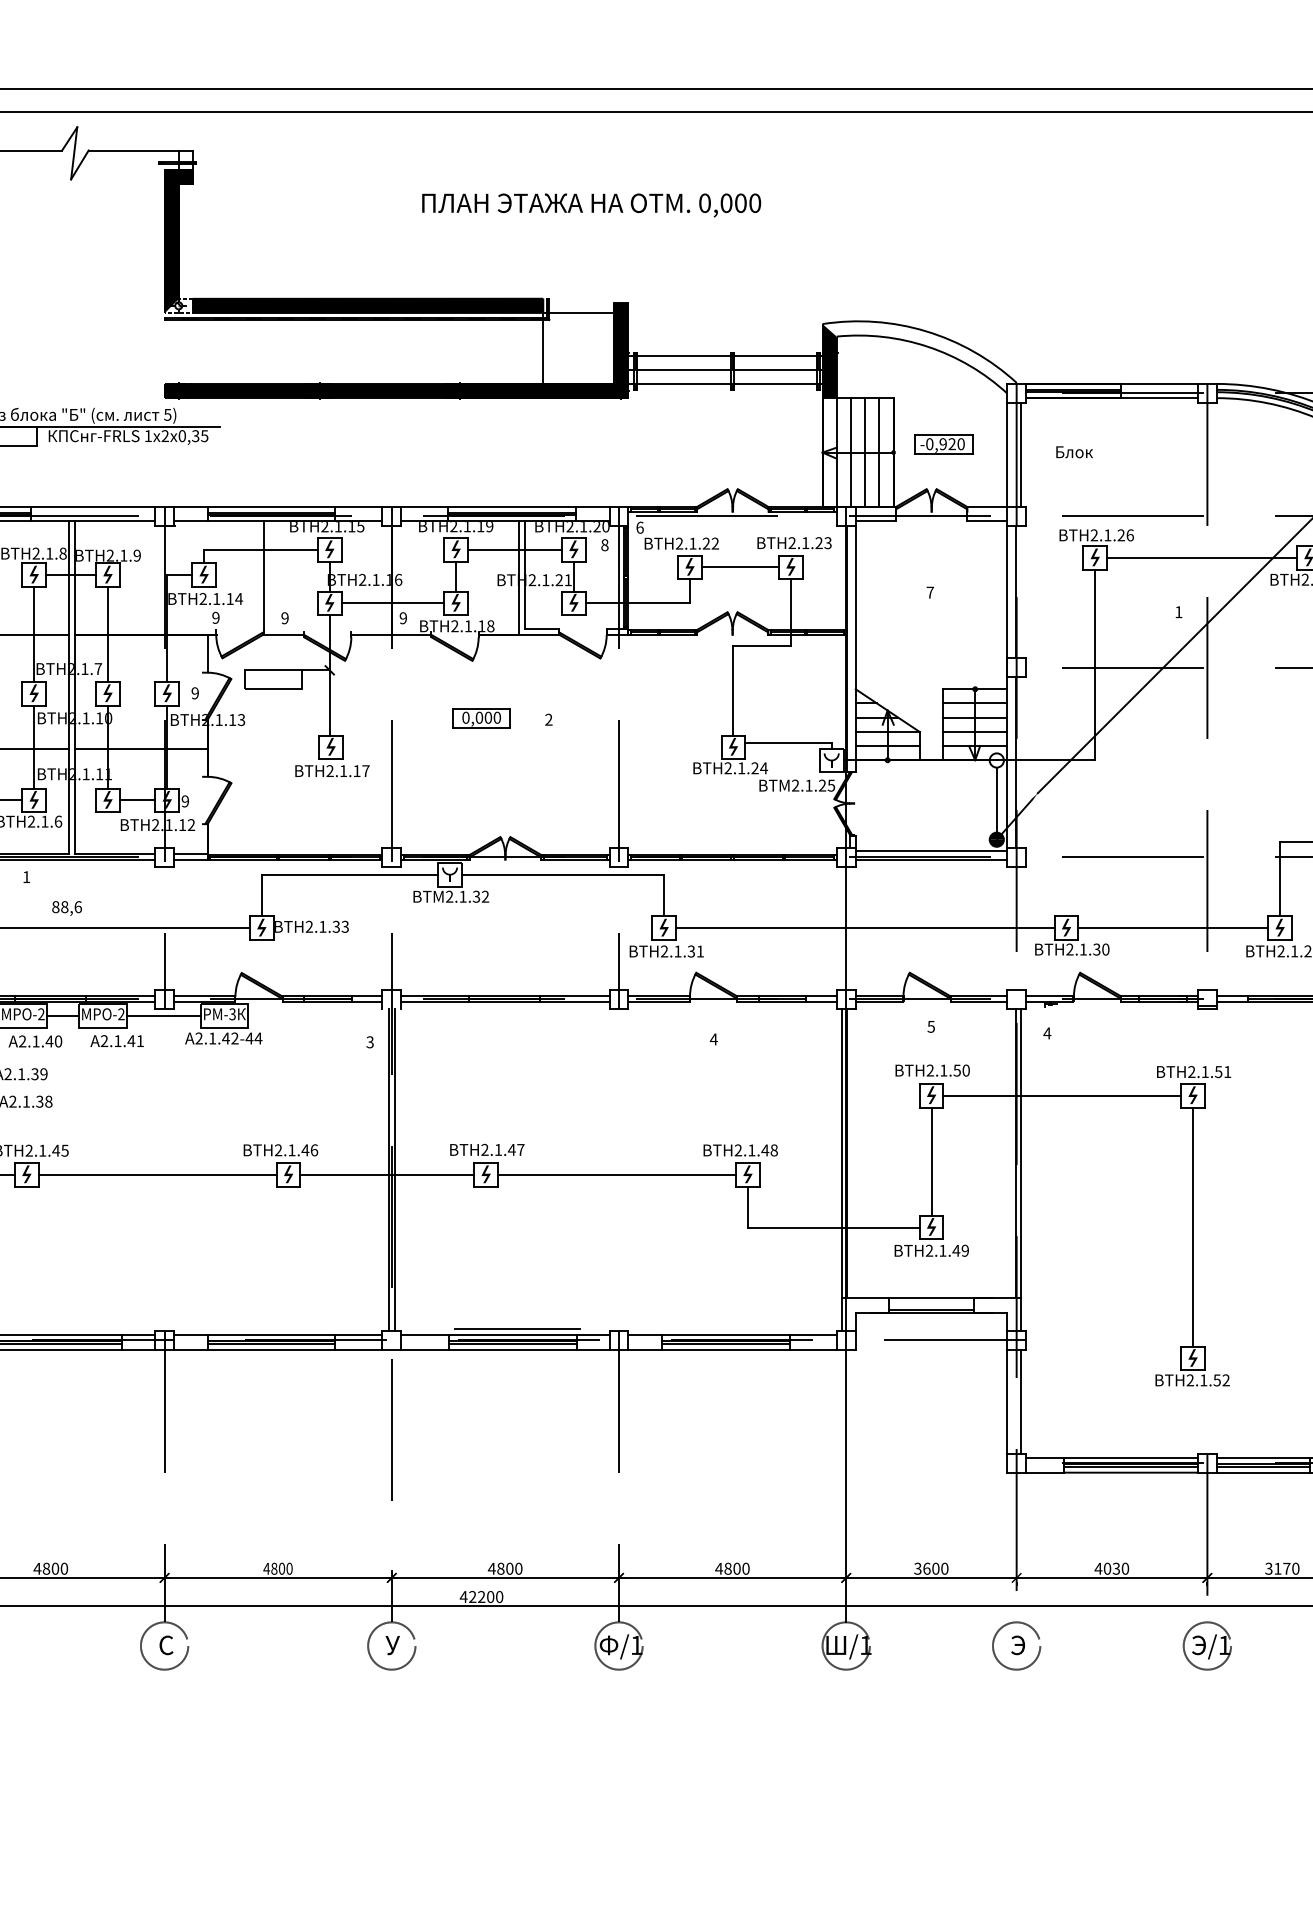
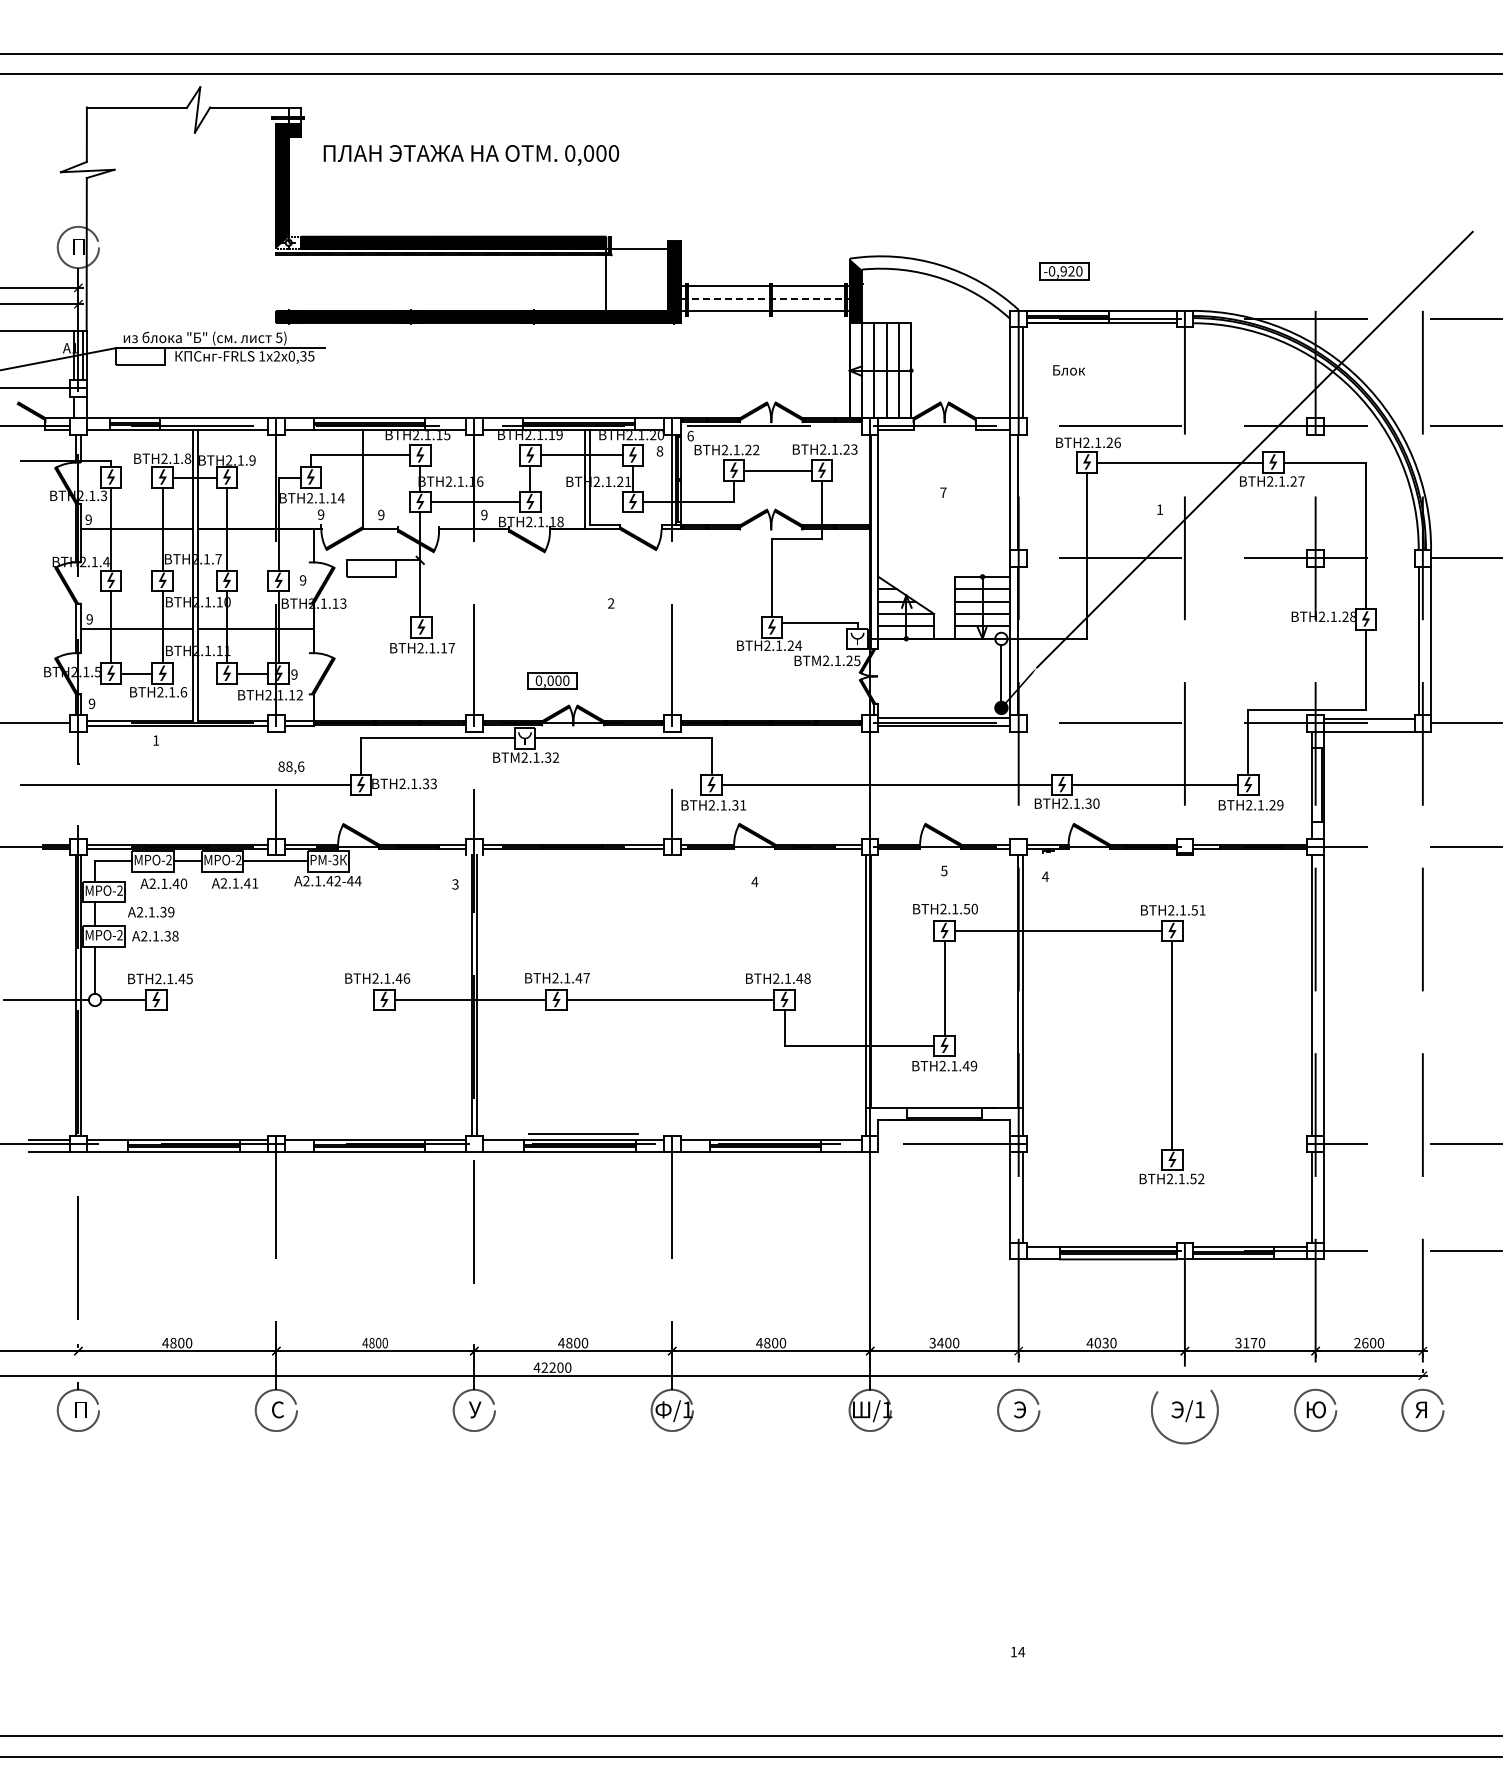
text: (591, 205) -> (471, 155), moved
line: (726, 369) -> (765, 298), solid -> dashed
part: (944, 444) -> (1064, 271), moved
part: (481, 717) -> (552, 680), moved
text: (67, 908) -> (291, 767), moved
line: (157, 1174) -> (270, 999), removed
text: (926, 1568) -> (940, 1342), 3600 -> 3400
circle: (1206, 1646) -> (1184, 1410), size x1.6

